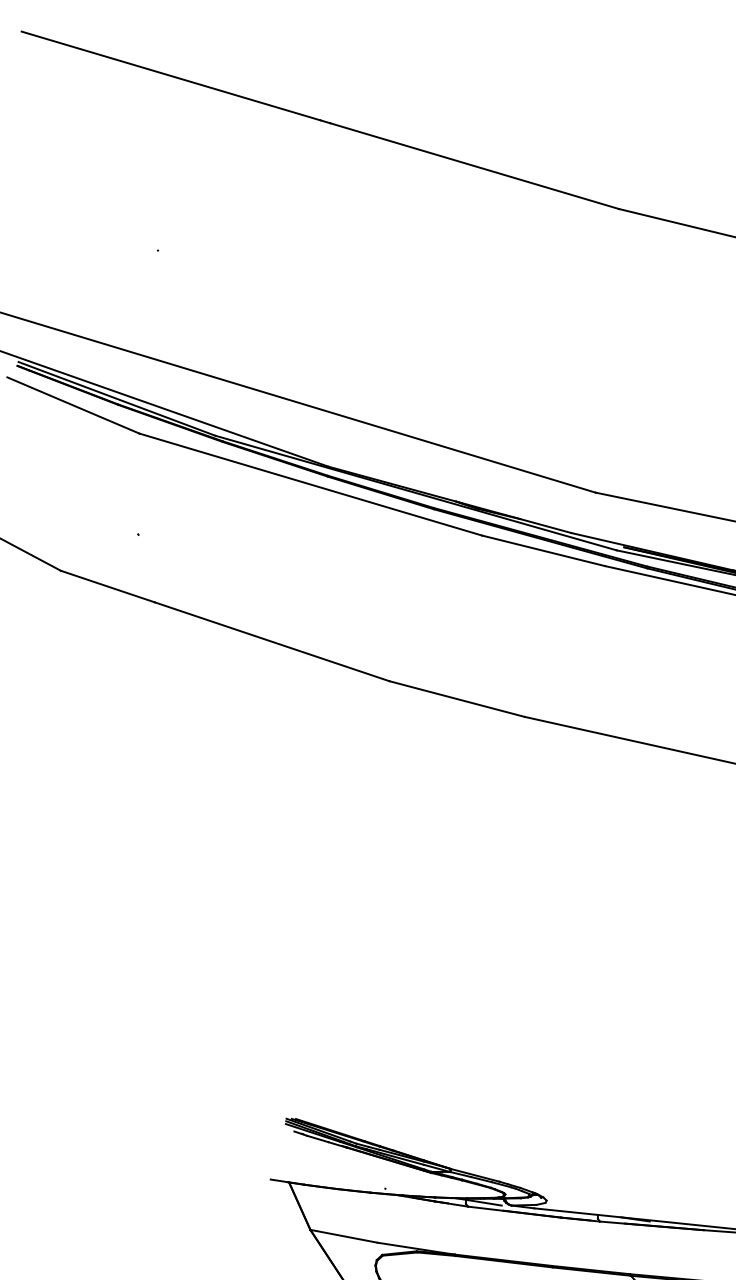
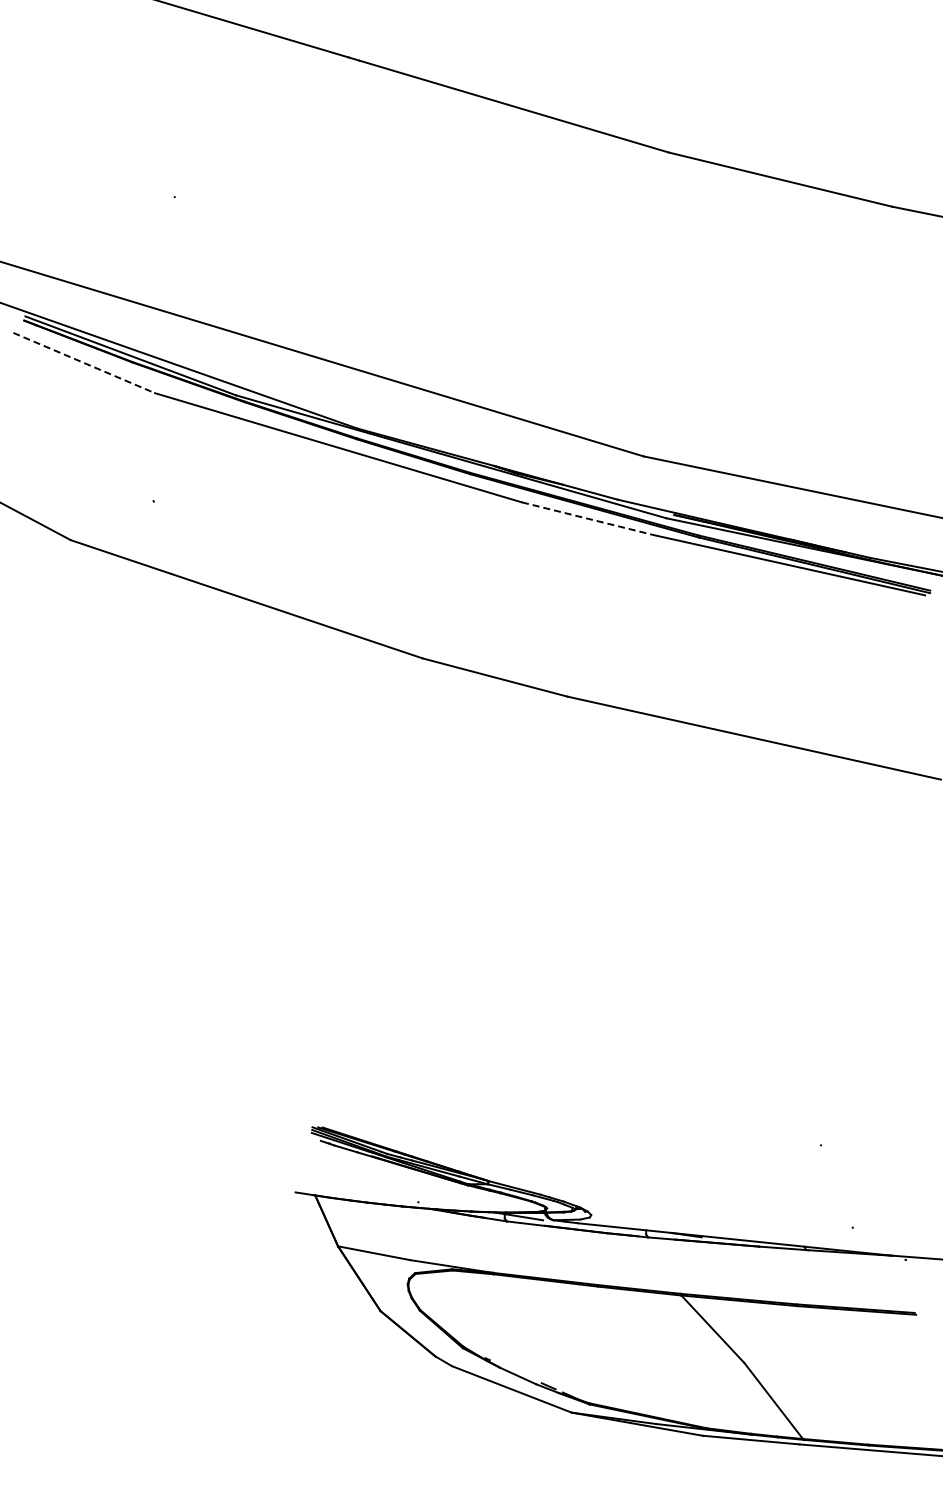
line: (73, 405) -> (84, 363), solid -> dashed
line: (543, 550) -> (587, 518), solid -> dashed

